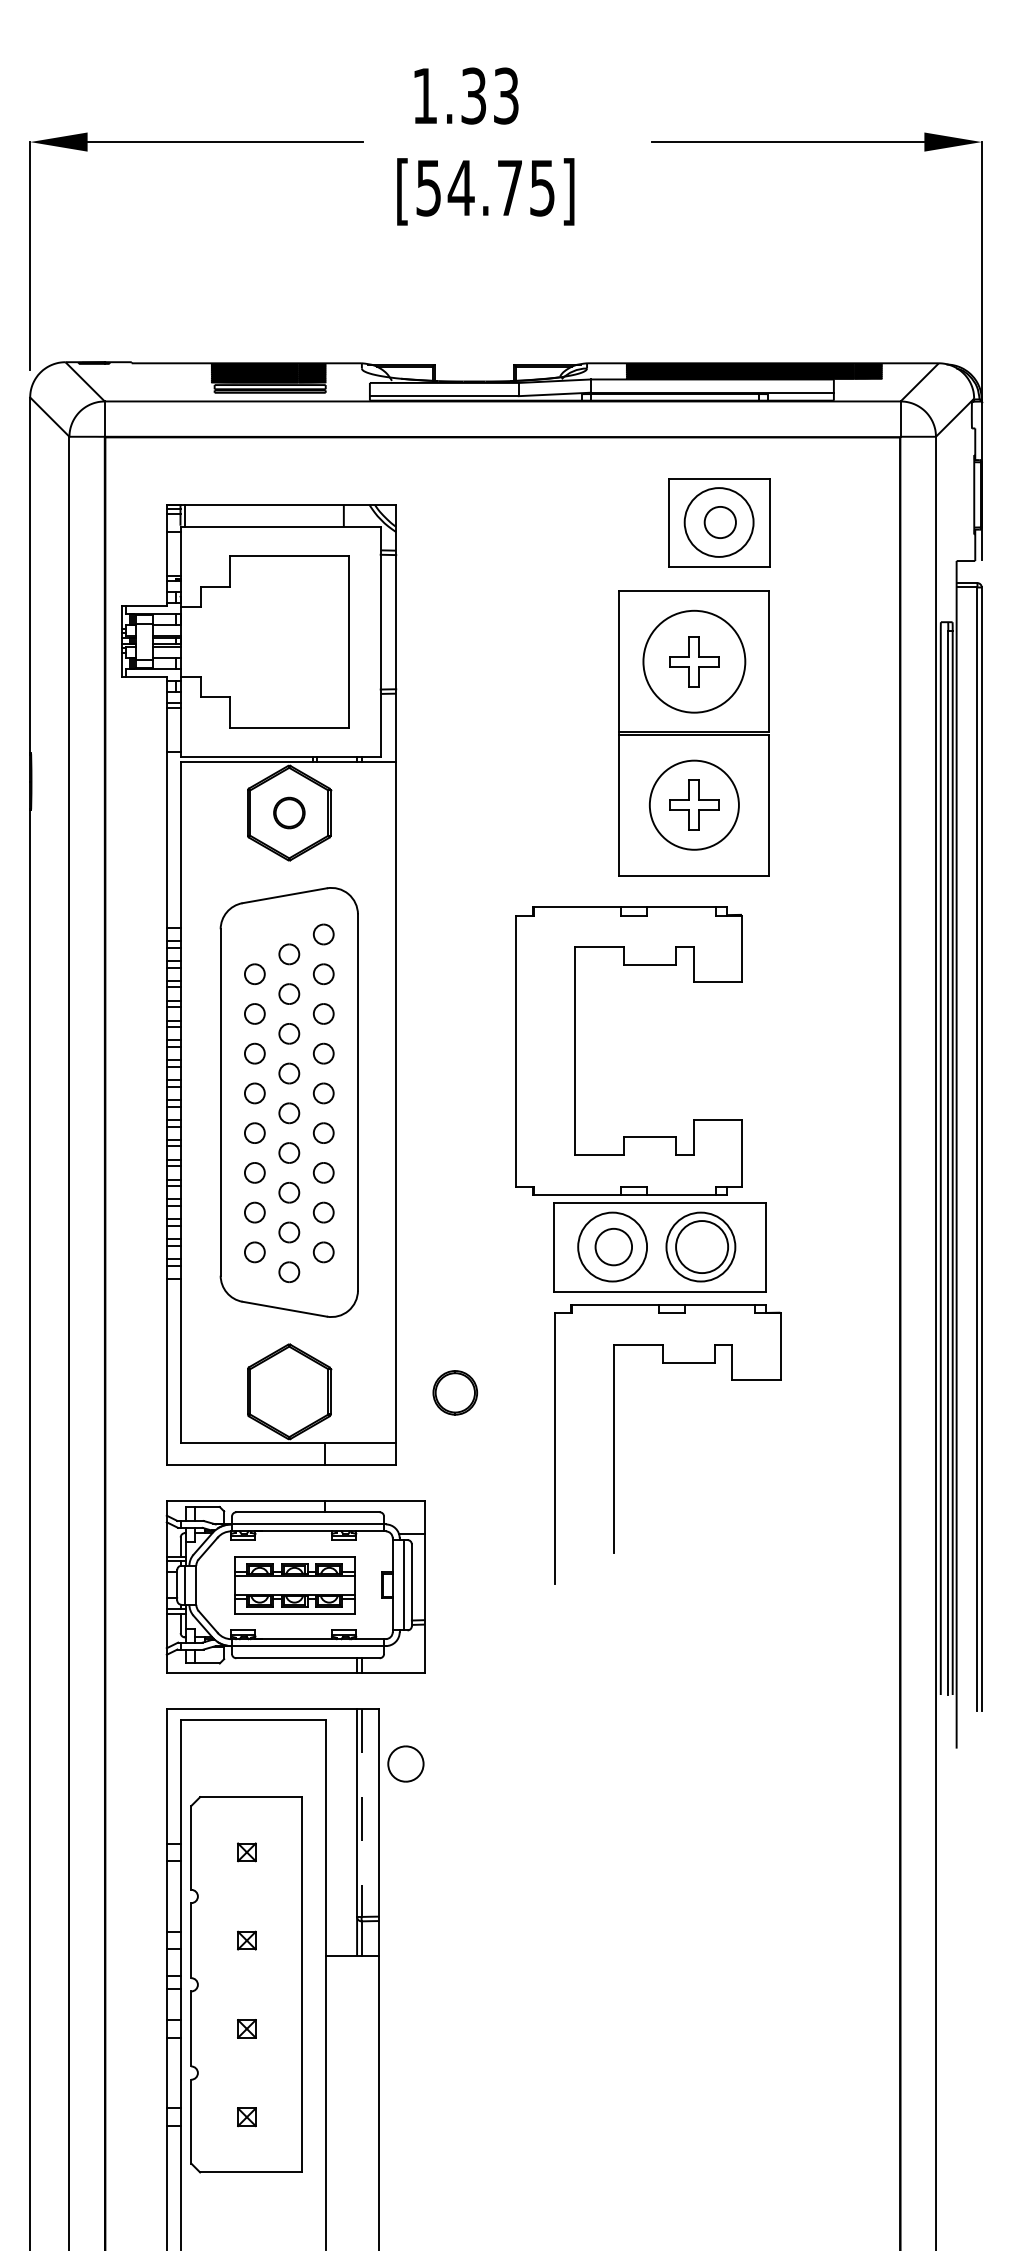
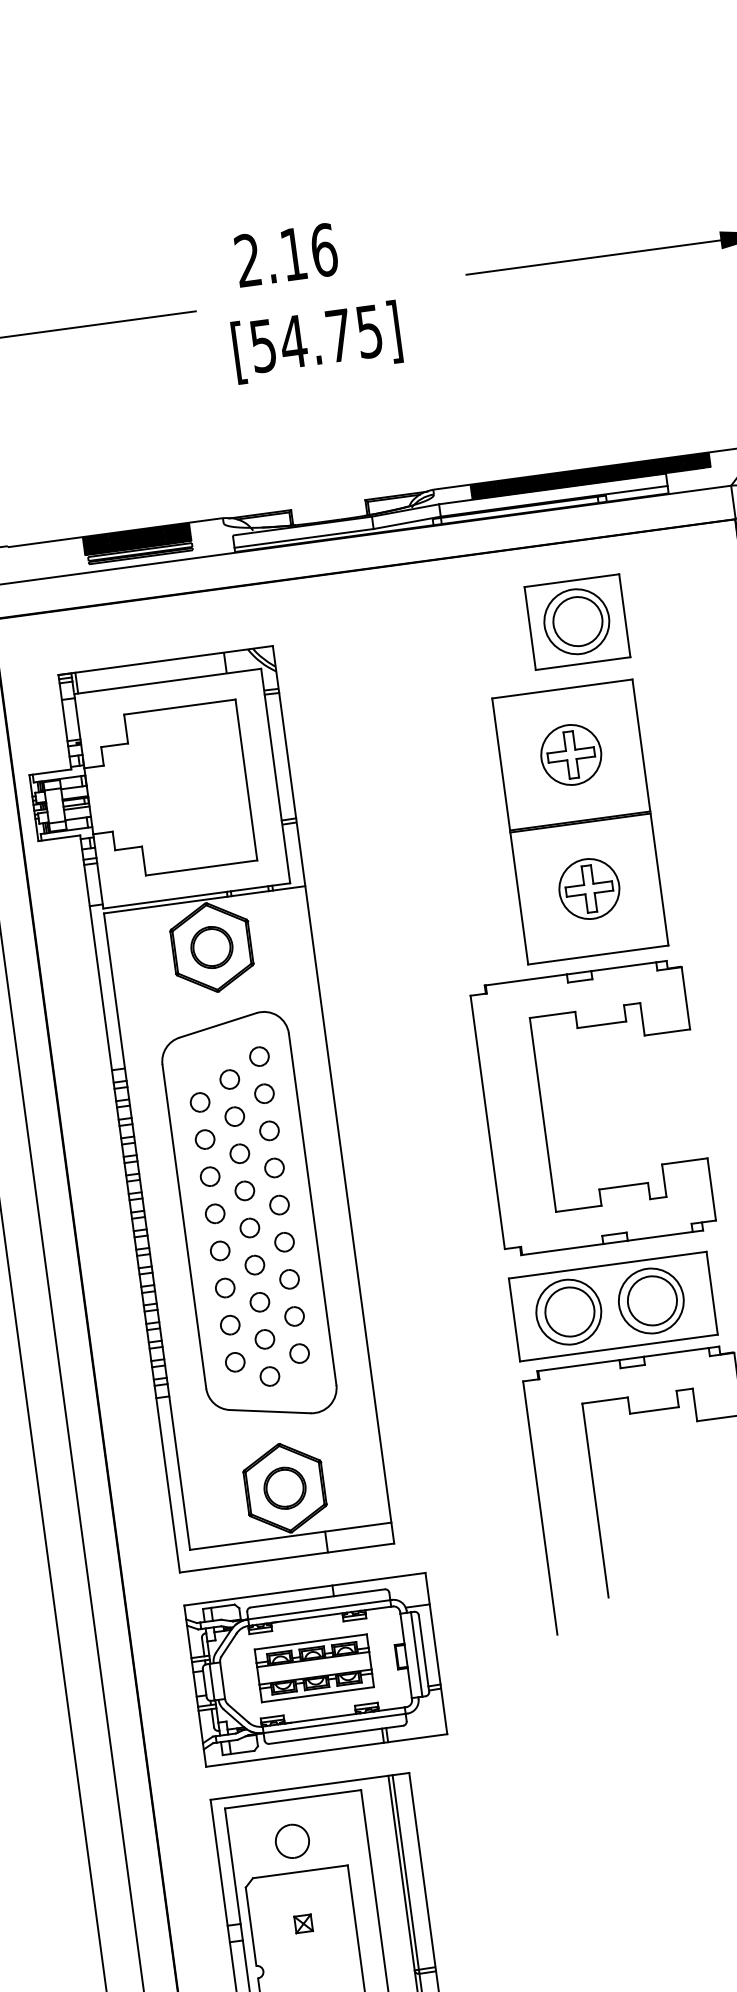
text: (465, 95) -> (285, 254), 1.33 -> 2.16
circle: (720, 522) -> (578, 621), size x1.67
circle: (694, 661) -> (571, 754), size x0.62
circle: (694, 805) -> (589, 889), size x0.71
part: (289, 812) -> (212, 946), size x1.43
part: (575, 1050) -> (542, 1114), moved
circle: (613, 1247) -> (569, 1312), size x1.43
part: (455, 1392) -> (285, 1487), moved
part: (405, 1763) -> (292, 1840), moved
line: (361, 1813) -> (405, 1873), dashed -> solid

